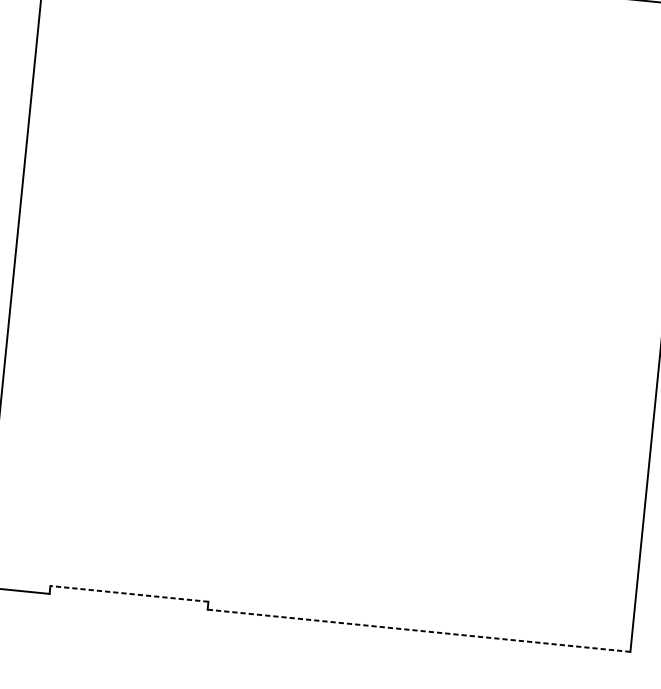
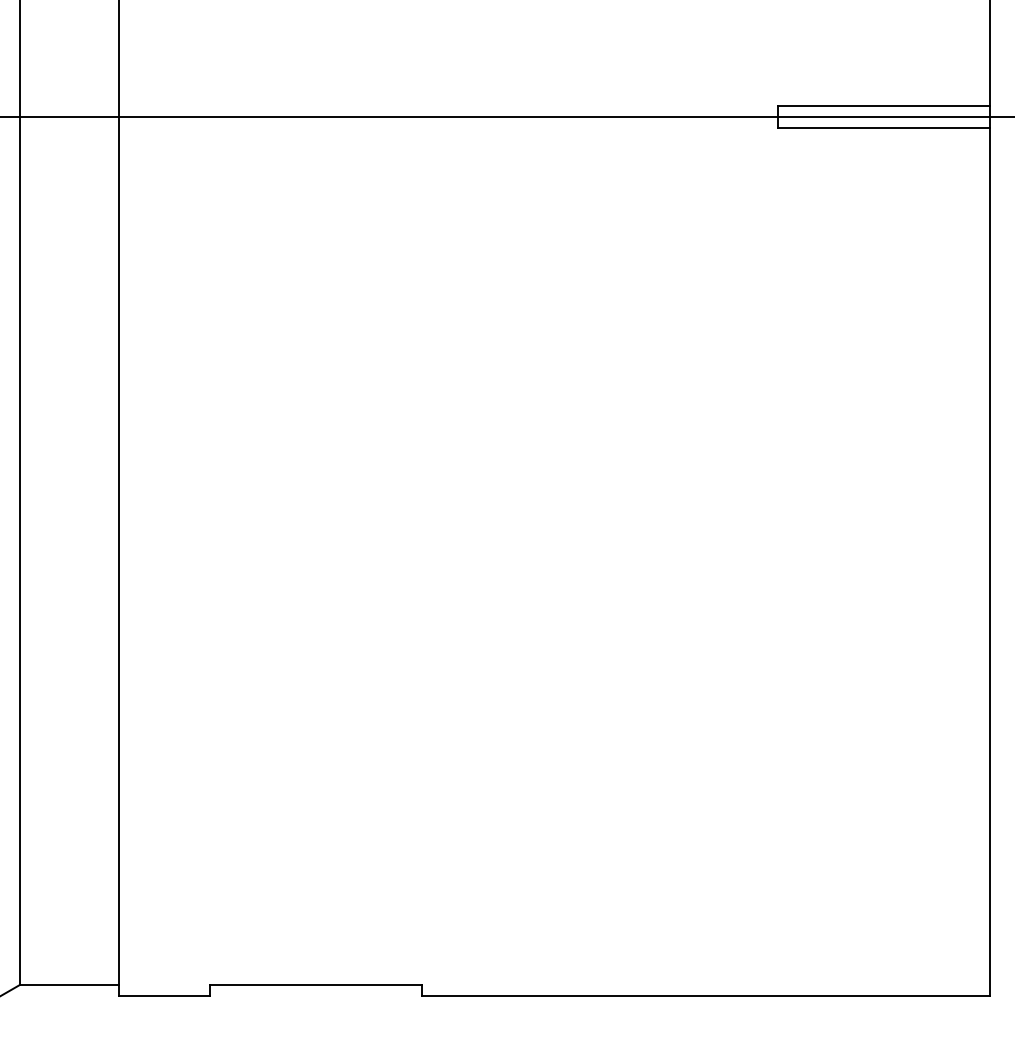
line: (129, 594) -> (315, 985), dashed -> solid
line: (418, 630) -> (705, 995), dashed -> solid

